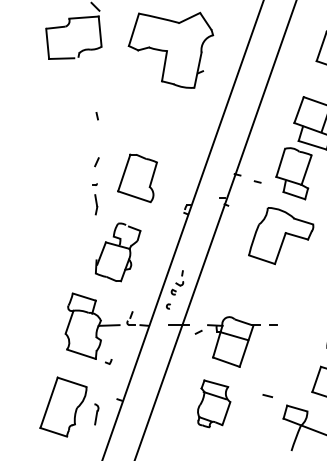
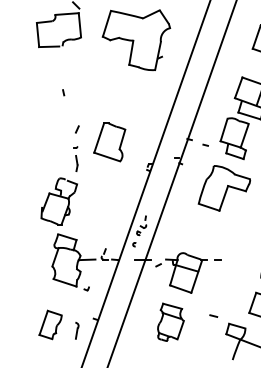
line: (97, 115) -> (63, 92), moved
part: (117, 252) -> (58, 201), moved
part: (63, 406) -> (50, 324), size x0.6

